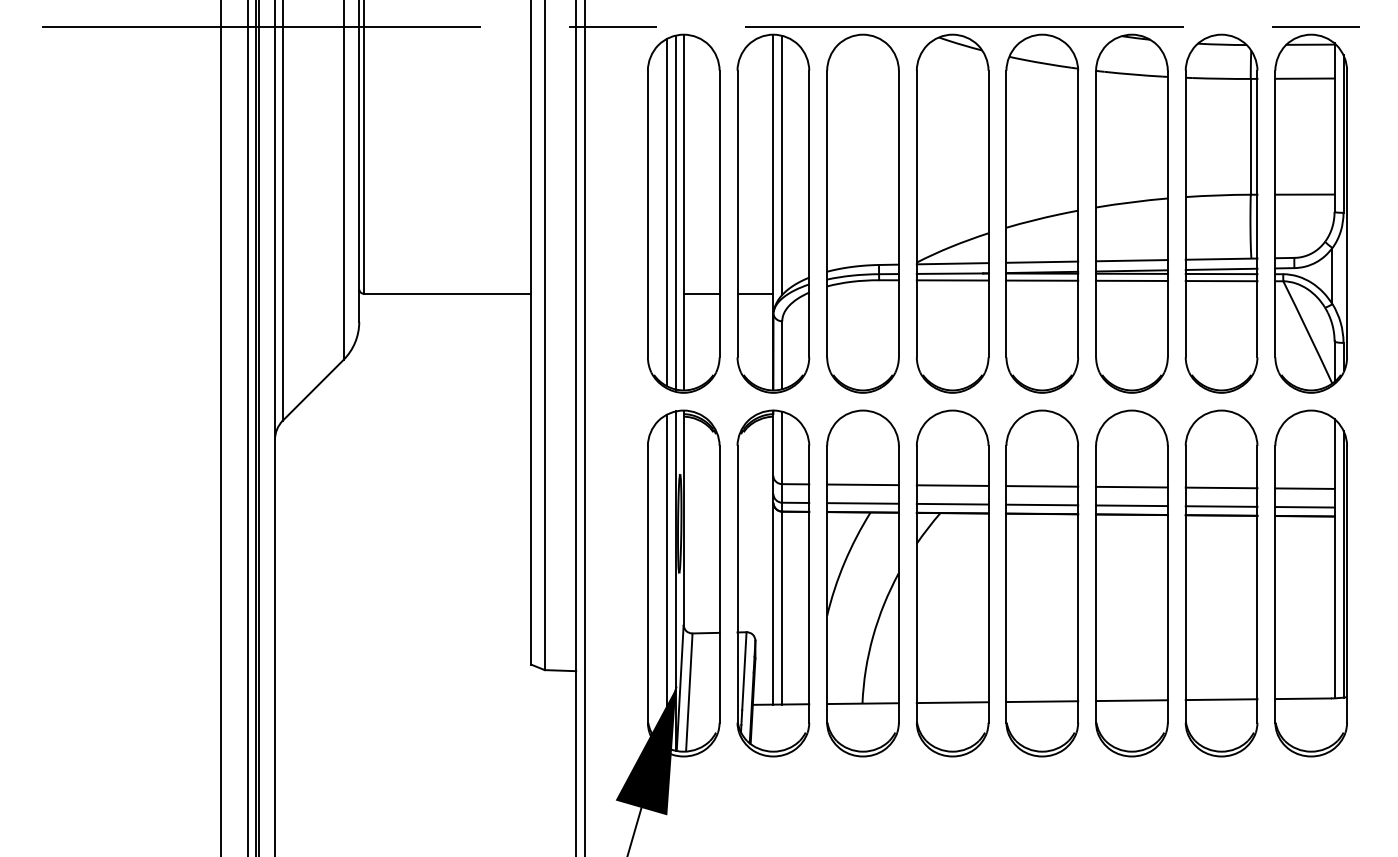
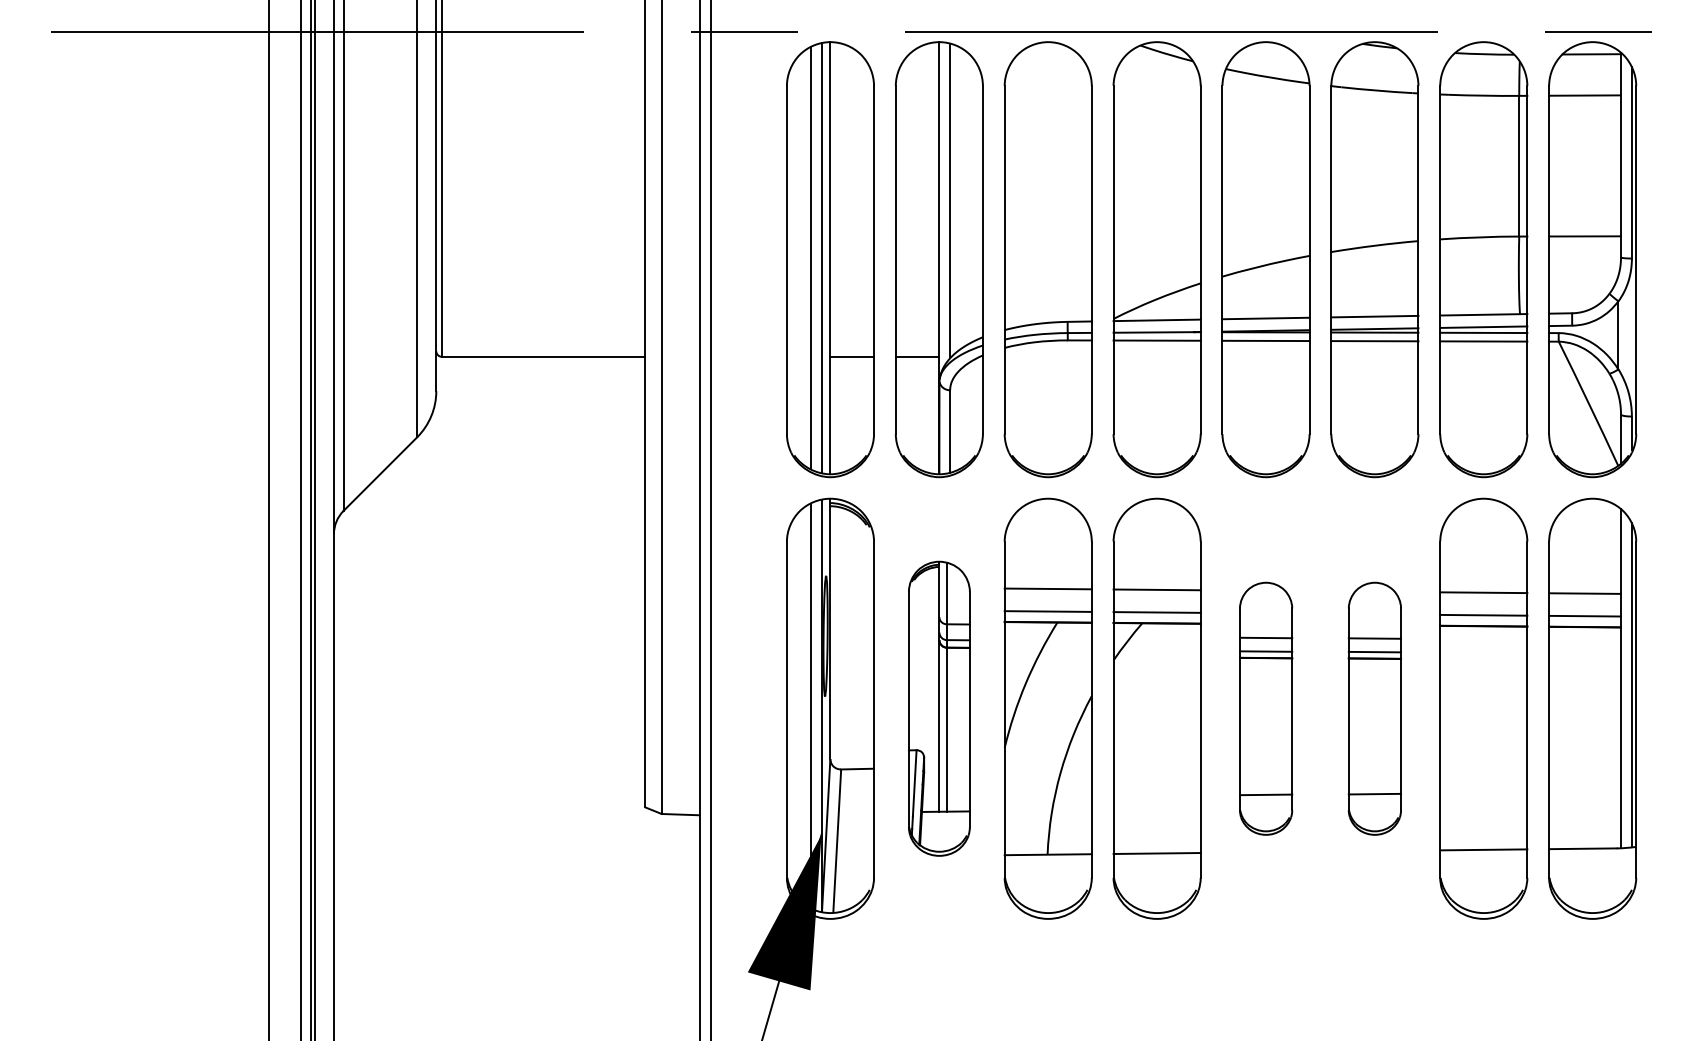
part: (773, 583) -> (939, 708), size x0.7
part: (1042, 583) -> (1266, 708), size x0.6
part: (1131, 583) -> (1374, 708), size x0.6

